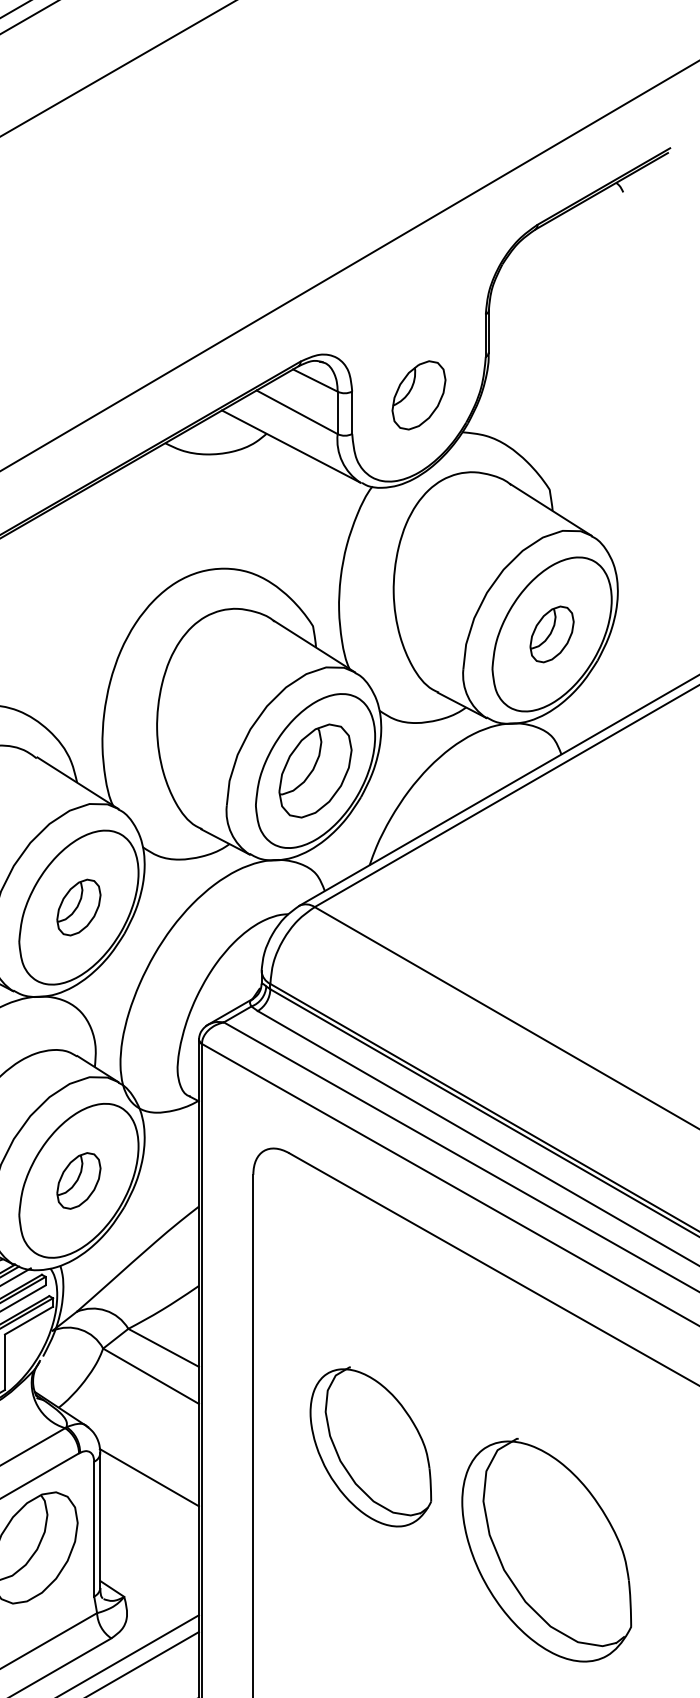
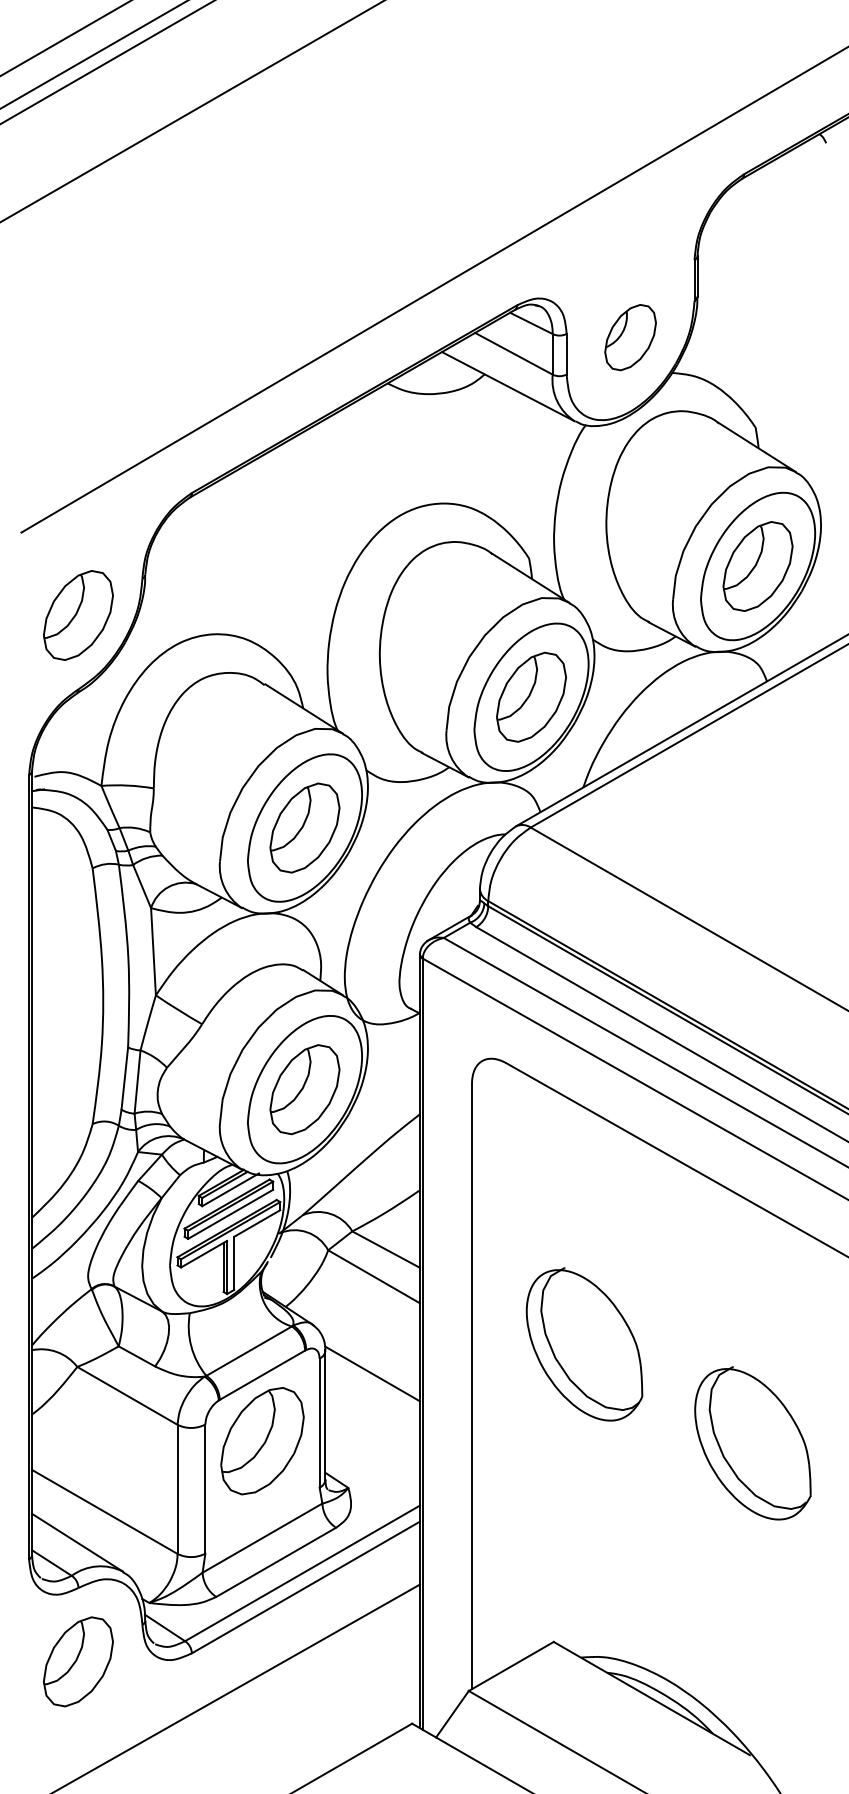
part: (551, 634) -> (757, 566), size x1.67
part: (78, 907) -> (304, 827), size x1.67
part: (78, 1180) -> (304, 1089), size x1.67
part: (546, 1550) -> (752, 1443), size x0.71

